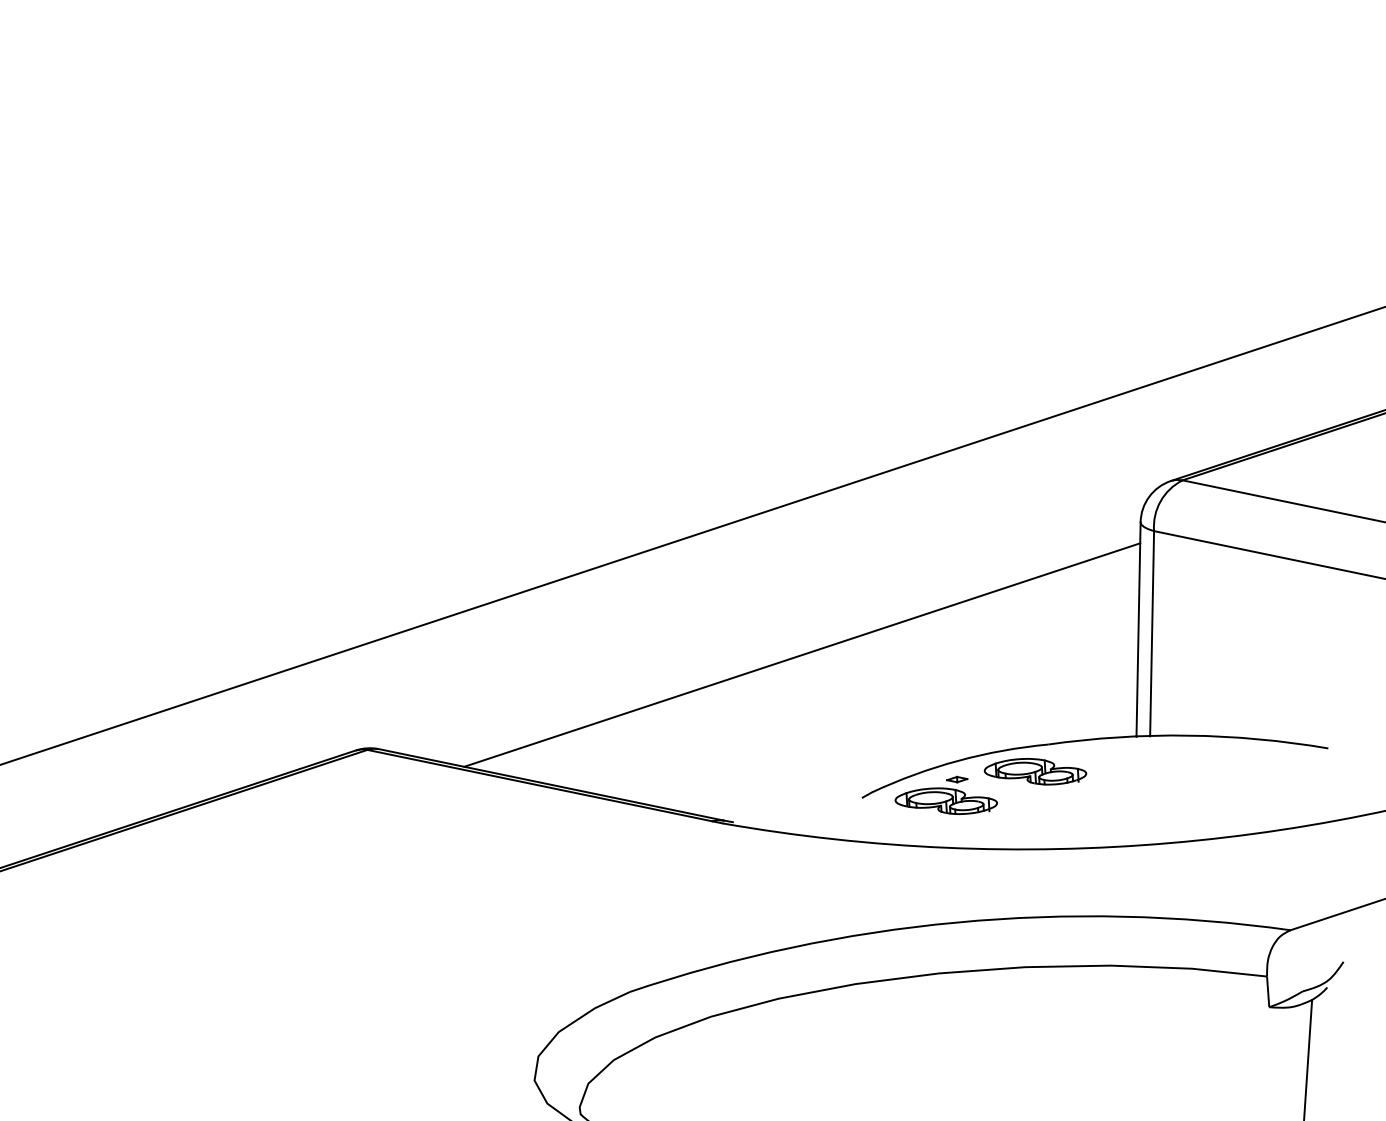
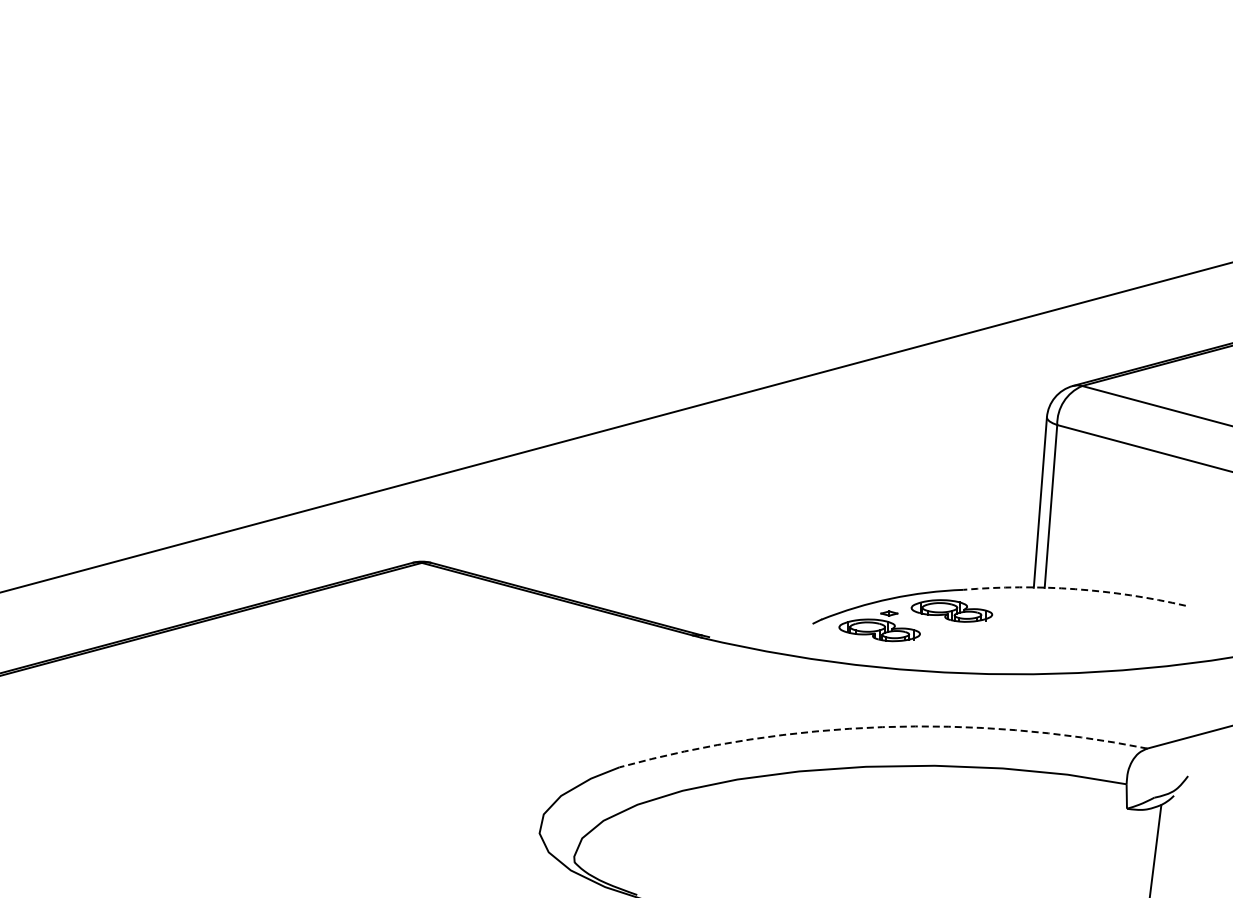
line: (801, 655) -> (771, 507), removed
arc: (1188, 735) -> (1075, 589), solid -> dashed
arc: (956, 922) -> (882, 727), solid -> dashed

